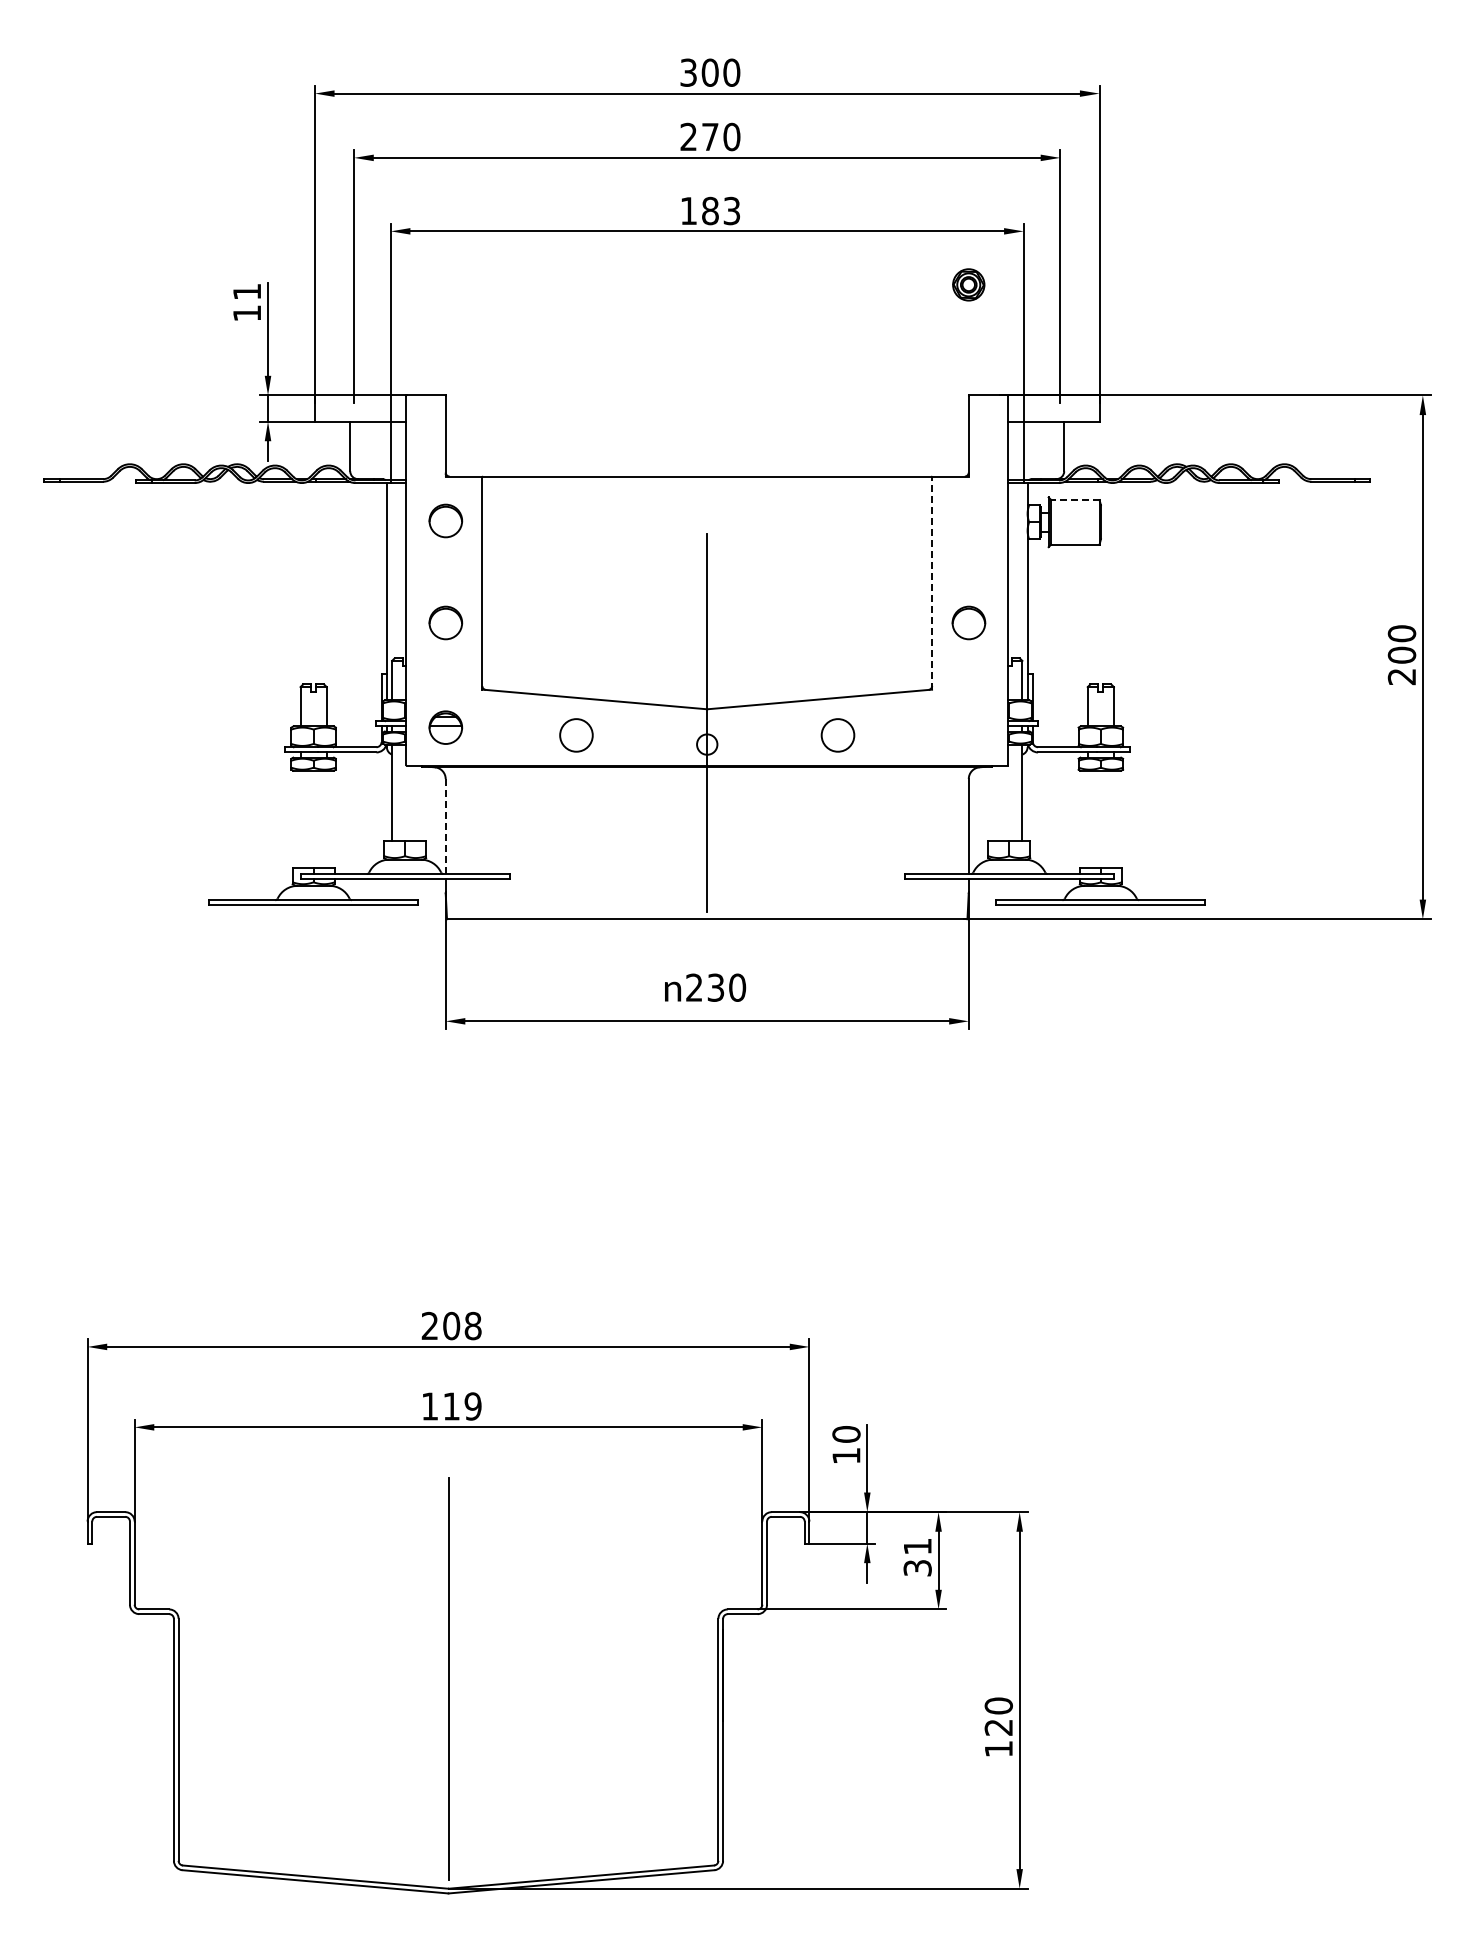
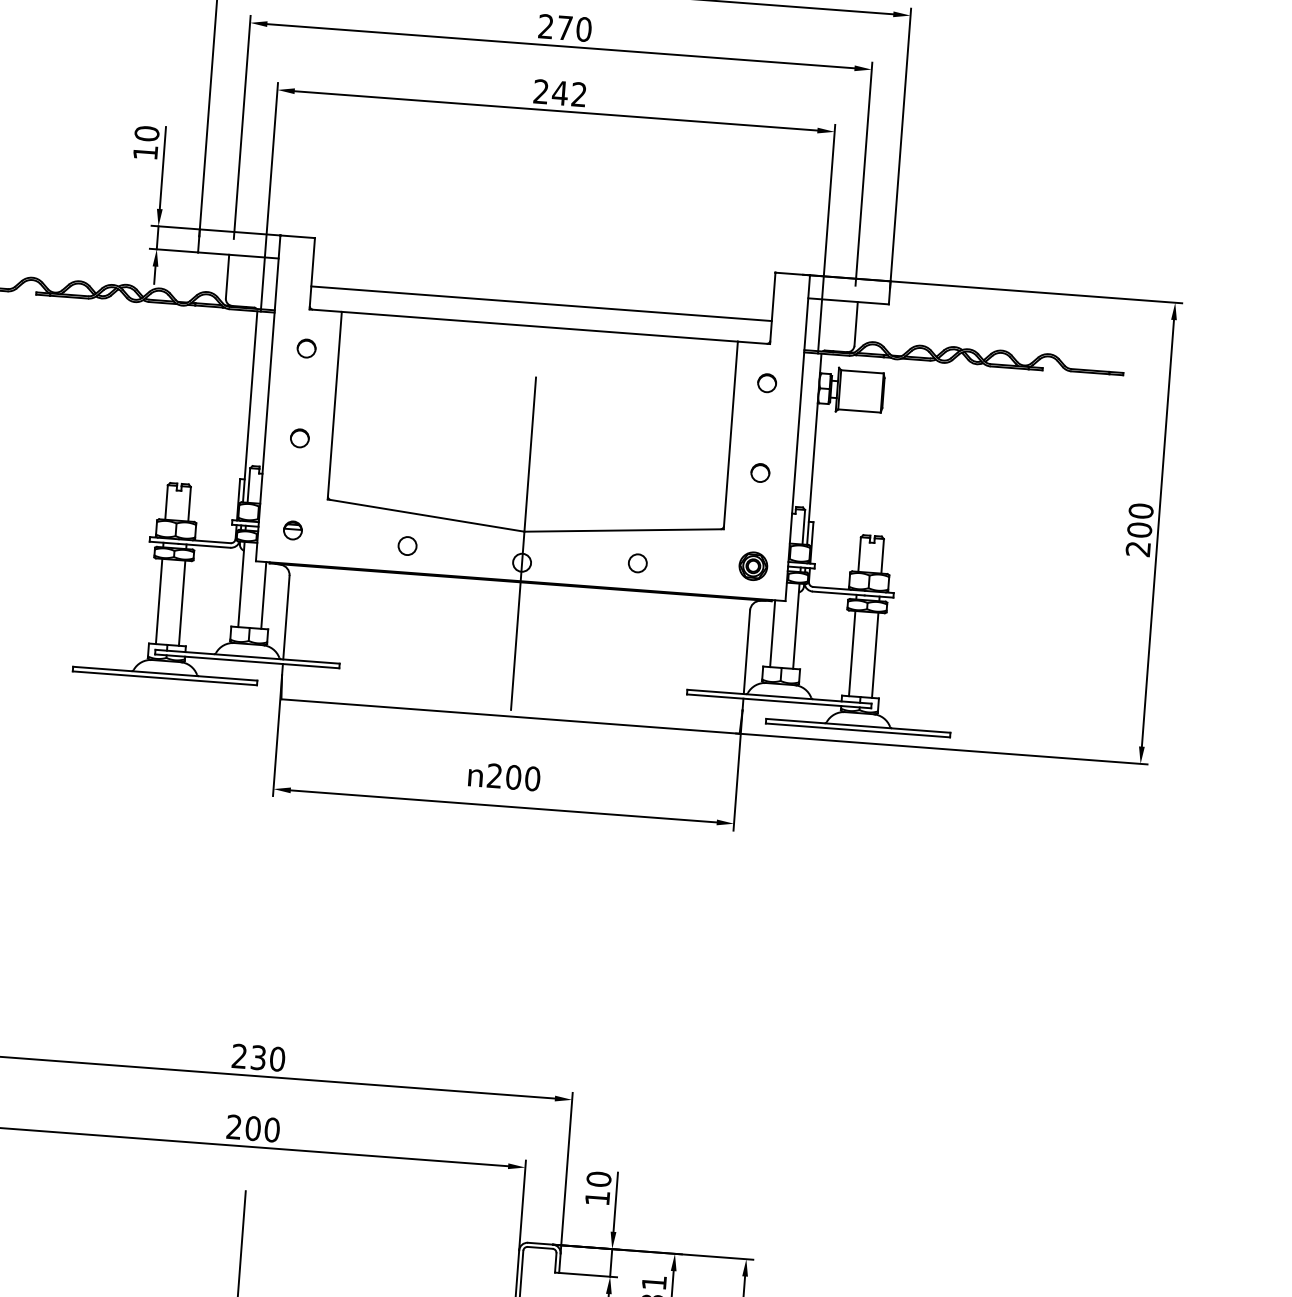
text: (710, 210) -> (560, 92), 183 -> 242
part: (968, 284) -> (753, 565), moved
text: (247, 291) -> (147, 133), 11 -> 10
line: (706, 450) -> (540, 303), added
line: (1074, 500) -> (861, 372), dashed -> solid
part: (445, 520) -> (306, 348), size x0.62
part: (968, 520) -> (766, 382), added
line: (932, 582) -> (731, 434), dashed -> solid
part: (445, 622) -> (299, 437), size x0.62
part: (968, 622) -> (760, 472), size x0.62
part: (445, 727) -> (292, 530), size x0.62
circle: (576, 735) -> (407, 546), size x0.62
circle: (837, 735) -> (637, 563), size x0.62
line: (418, 803) -> (263, 595), added
line: (996, 803) -> (772, 633), added
line: (300, 818) -> (159, 600), added
line: (326, 818) -> (182, 602), added
line: (1087, 818) -> (852, 653), added
line: (1113, 818) -> (874, 654), added
line: (445, 826) -> (286, 617), dashed -> solid
text: (715, 987) -> (513, 777), 230 -> 200
text: (462, 1326) -> (268, 1058), 208 -> 230
text: (451, 1406) -> (253, 1128), 119 -> 200

